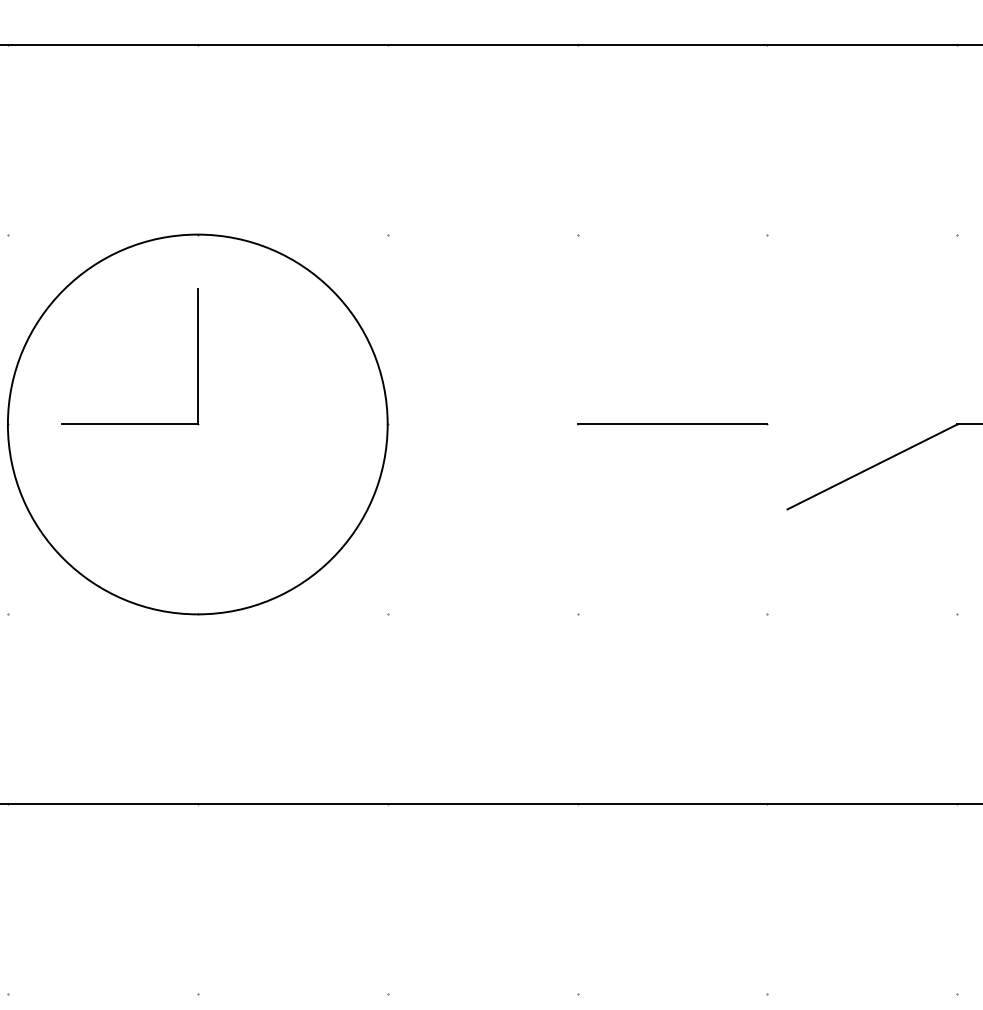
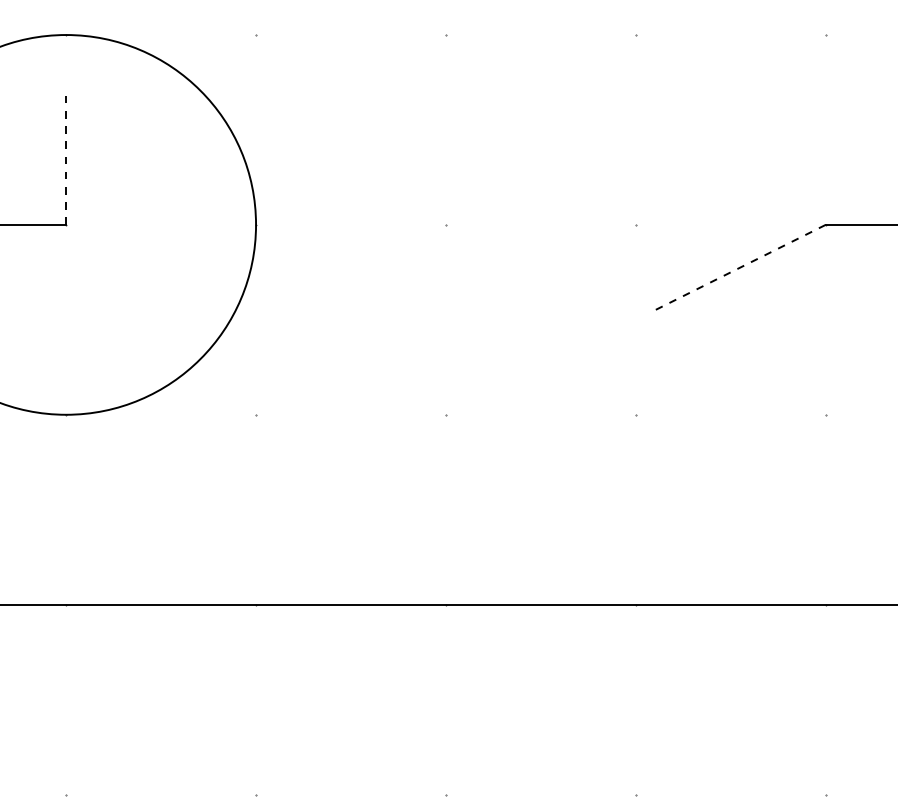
line: (197, 356) -> (65, 156), solid -> dashed
line: (672, 424) -> (540, 224), removed
line: (872, 466) -> (740, 266), solid -> dashed

